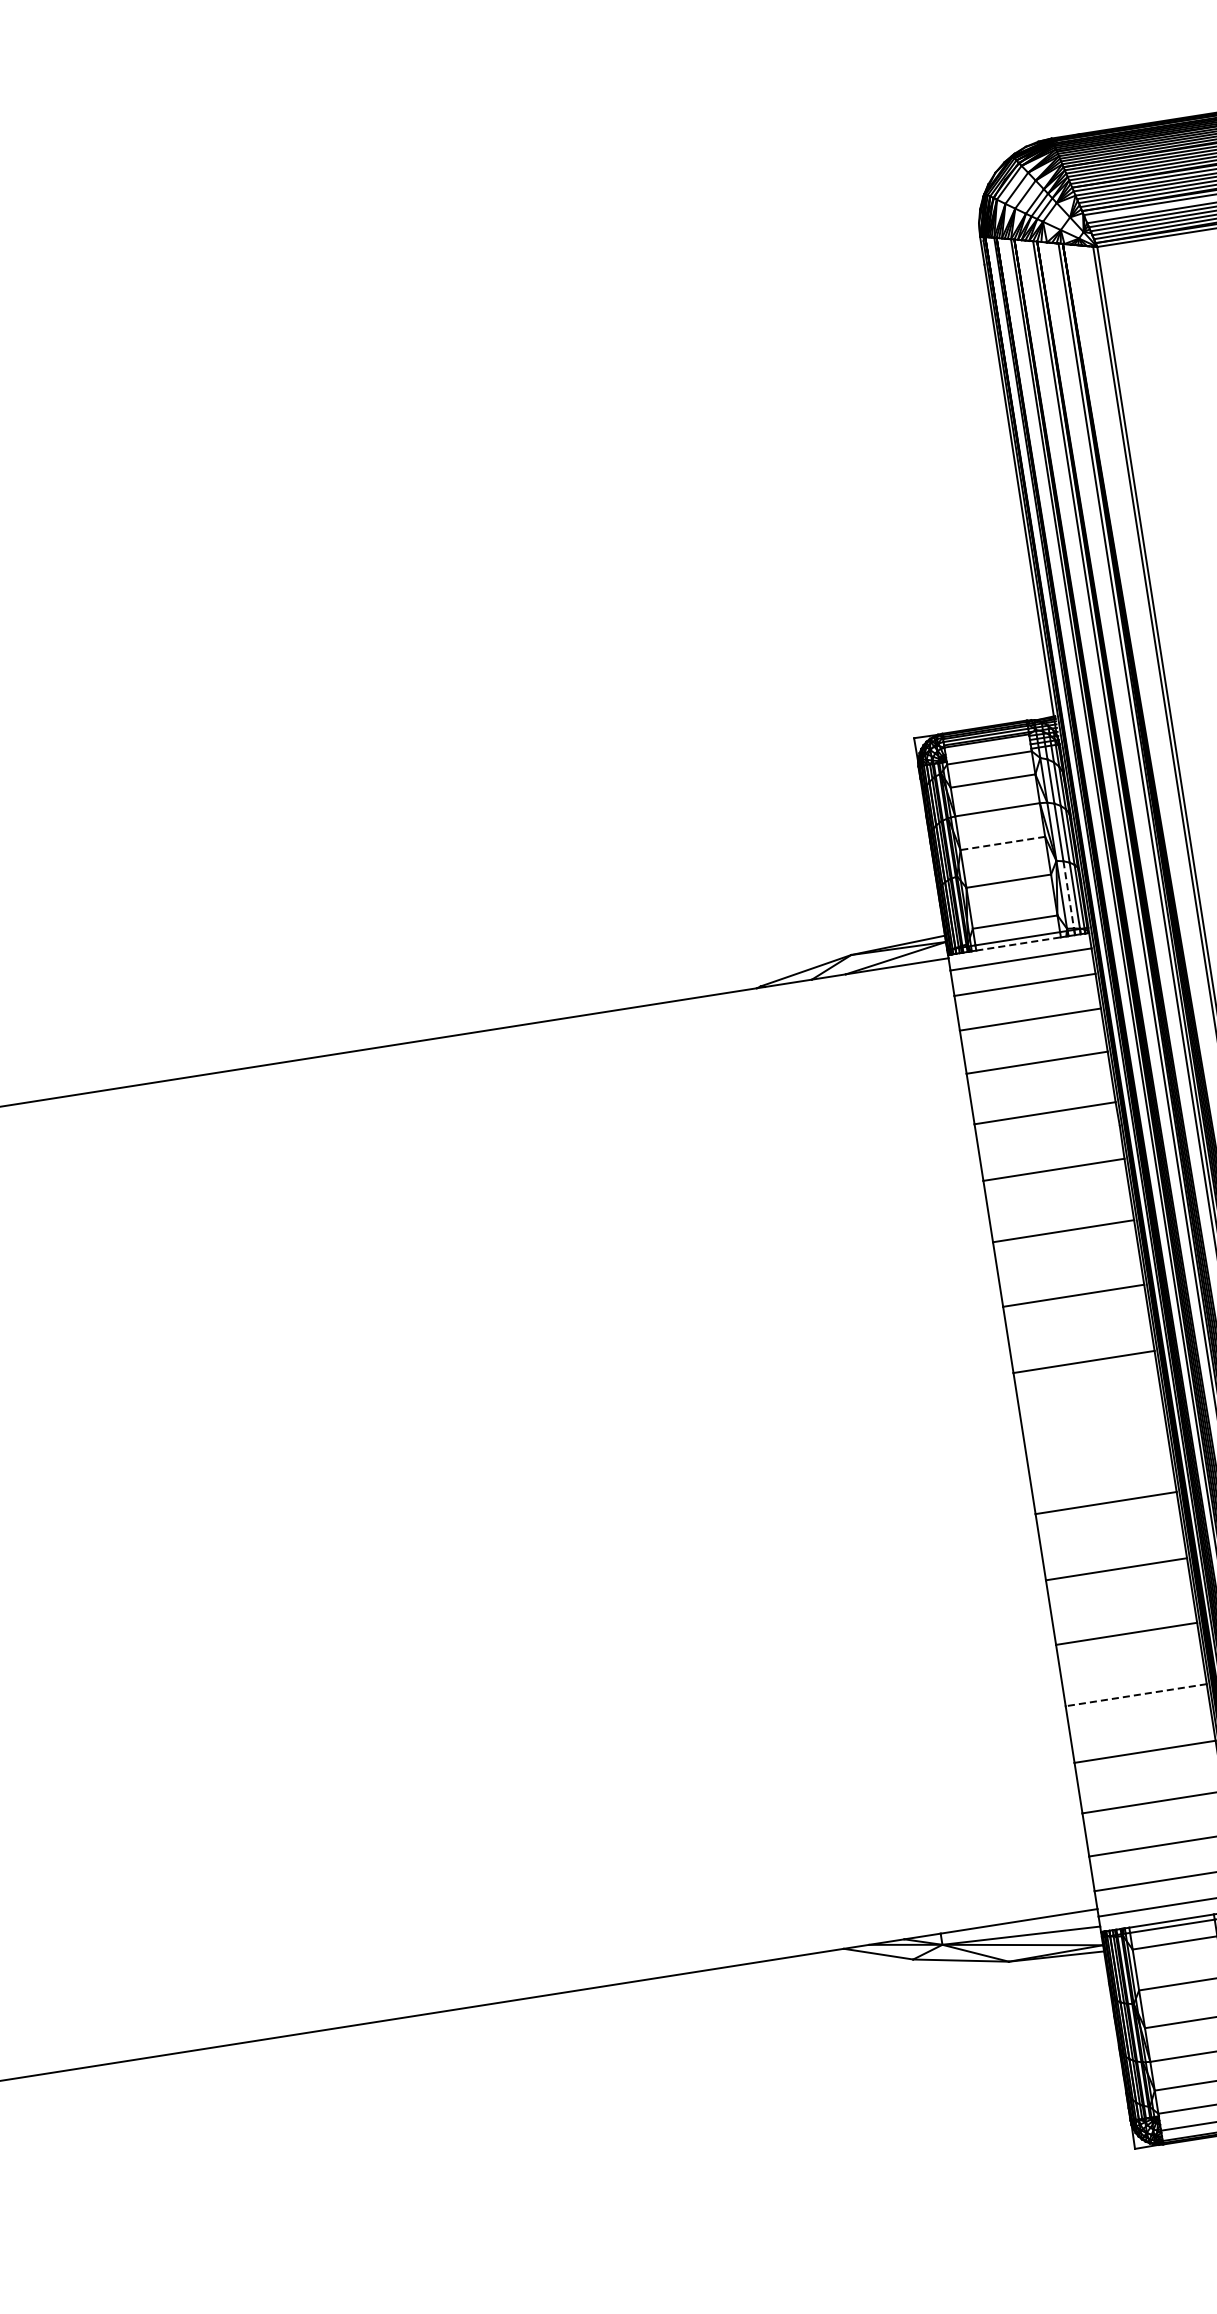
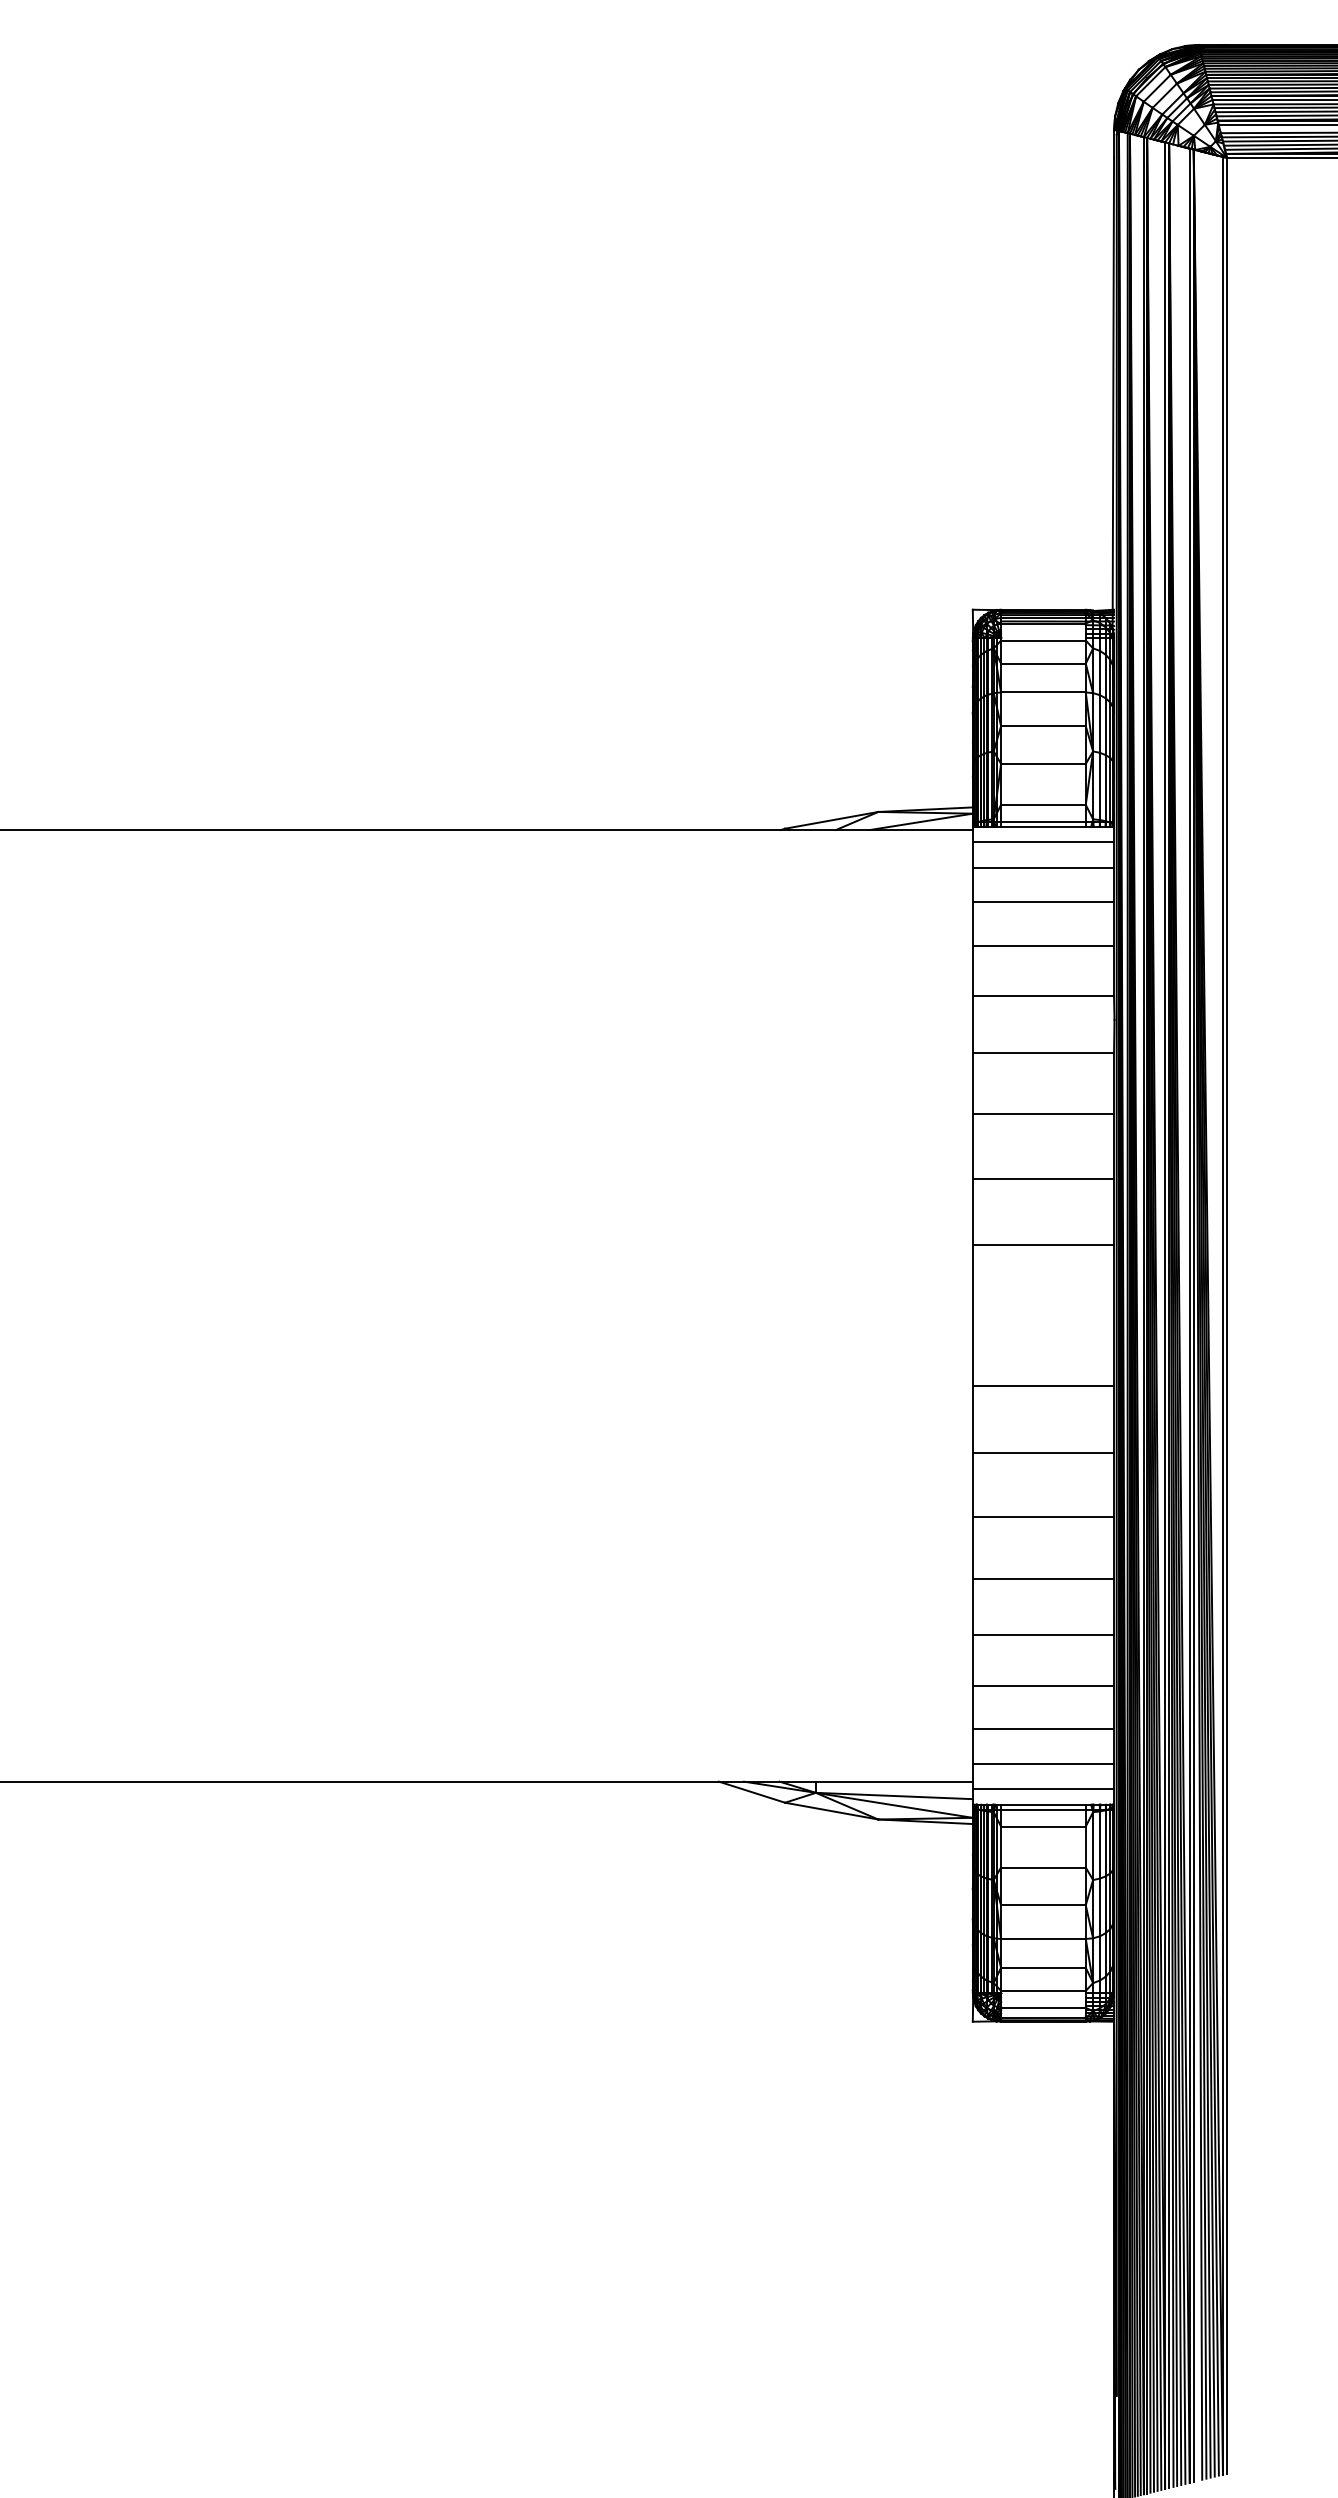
line: (1001, 843) -> (1042, 726), dashed -> solid
line: (1068, 894) -> (1099, 786), dashed -> solid
line: (1018, 943) -> (1043, 826), dashed -> solid
line: (1136, 1695) -> (1043, 1578), dashed -> solid

